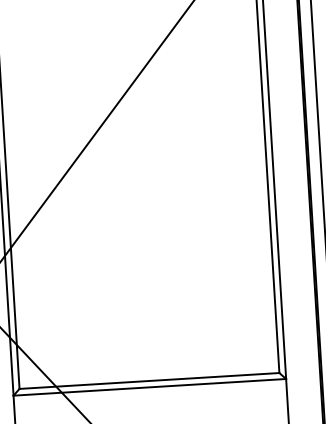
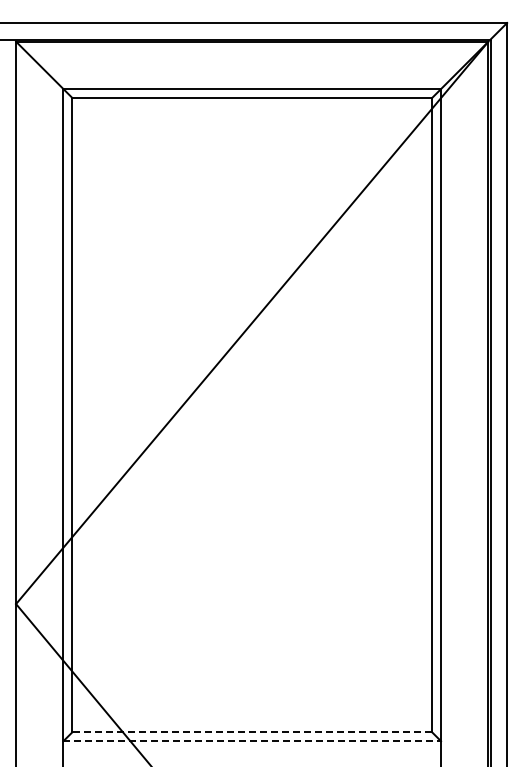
line: (149, 381) -> (252, 732), solid -> dashed
line: (150, 387) -> (252, 741), solid -> dashed

